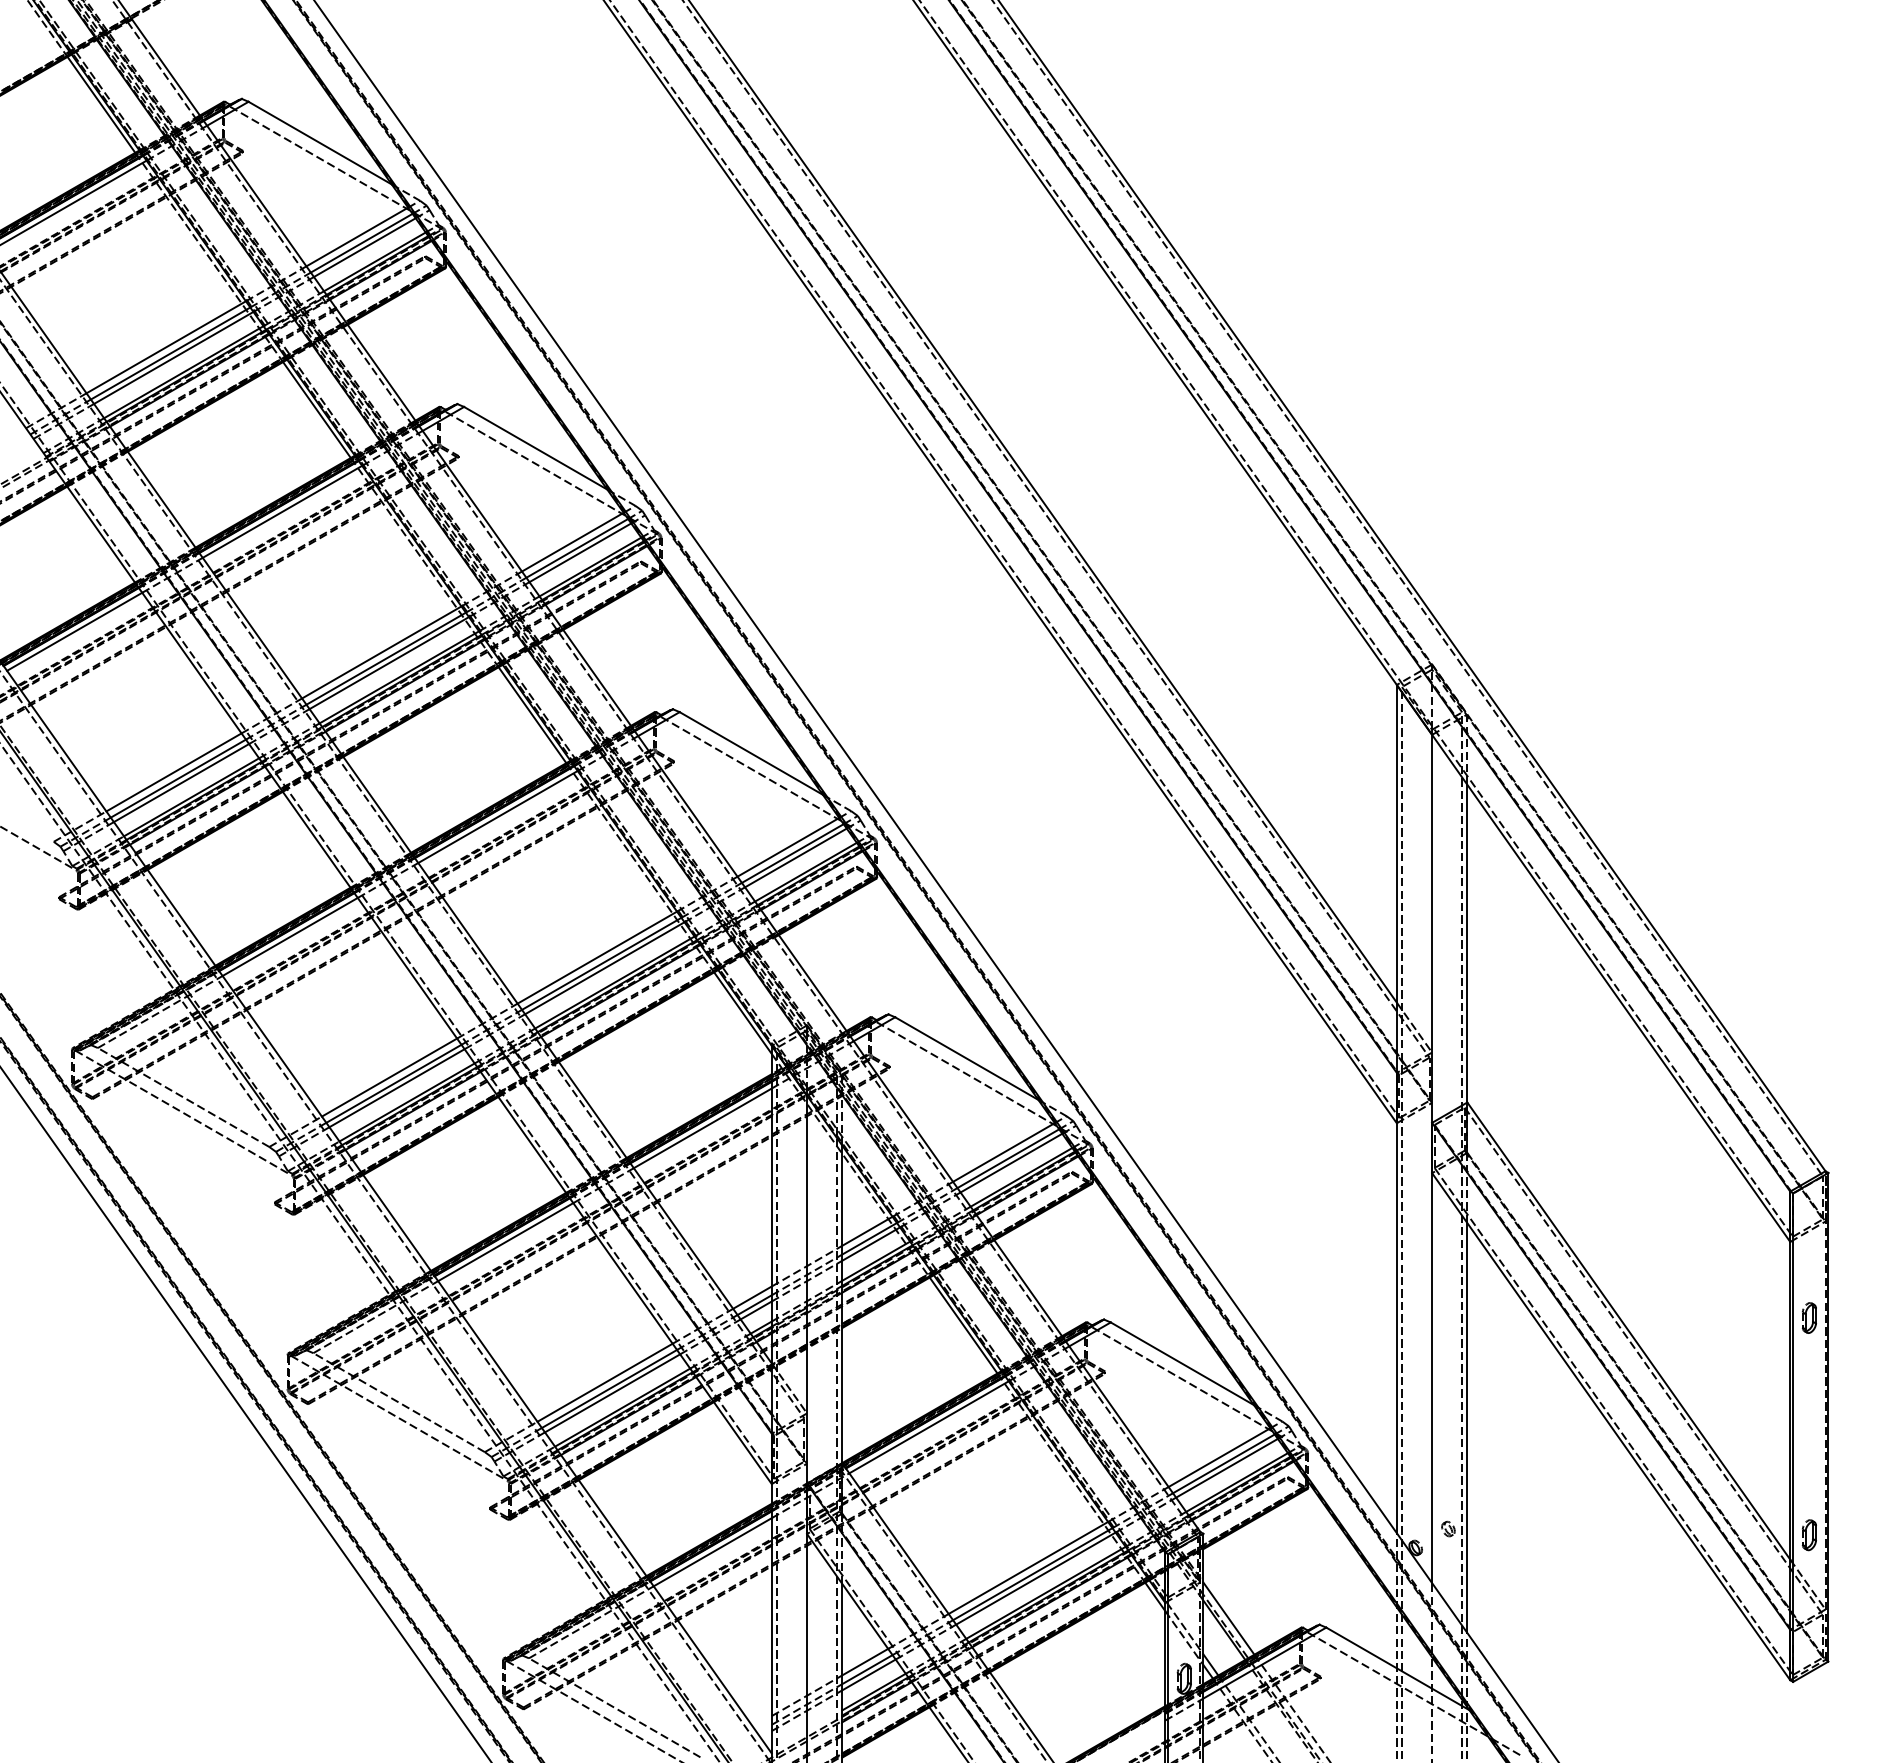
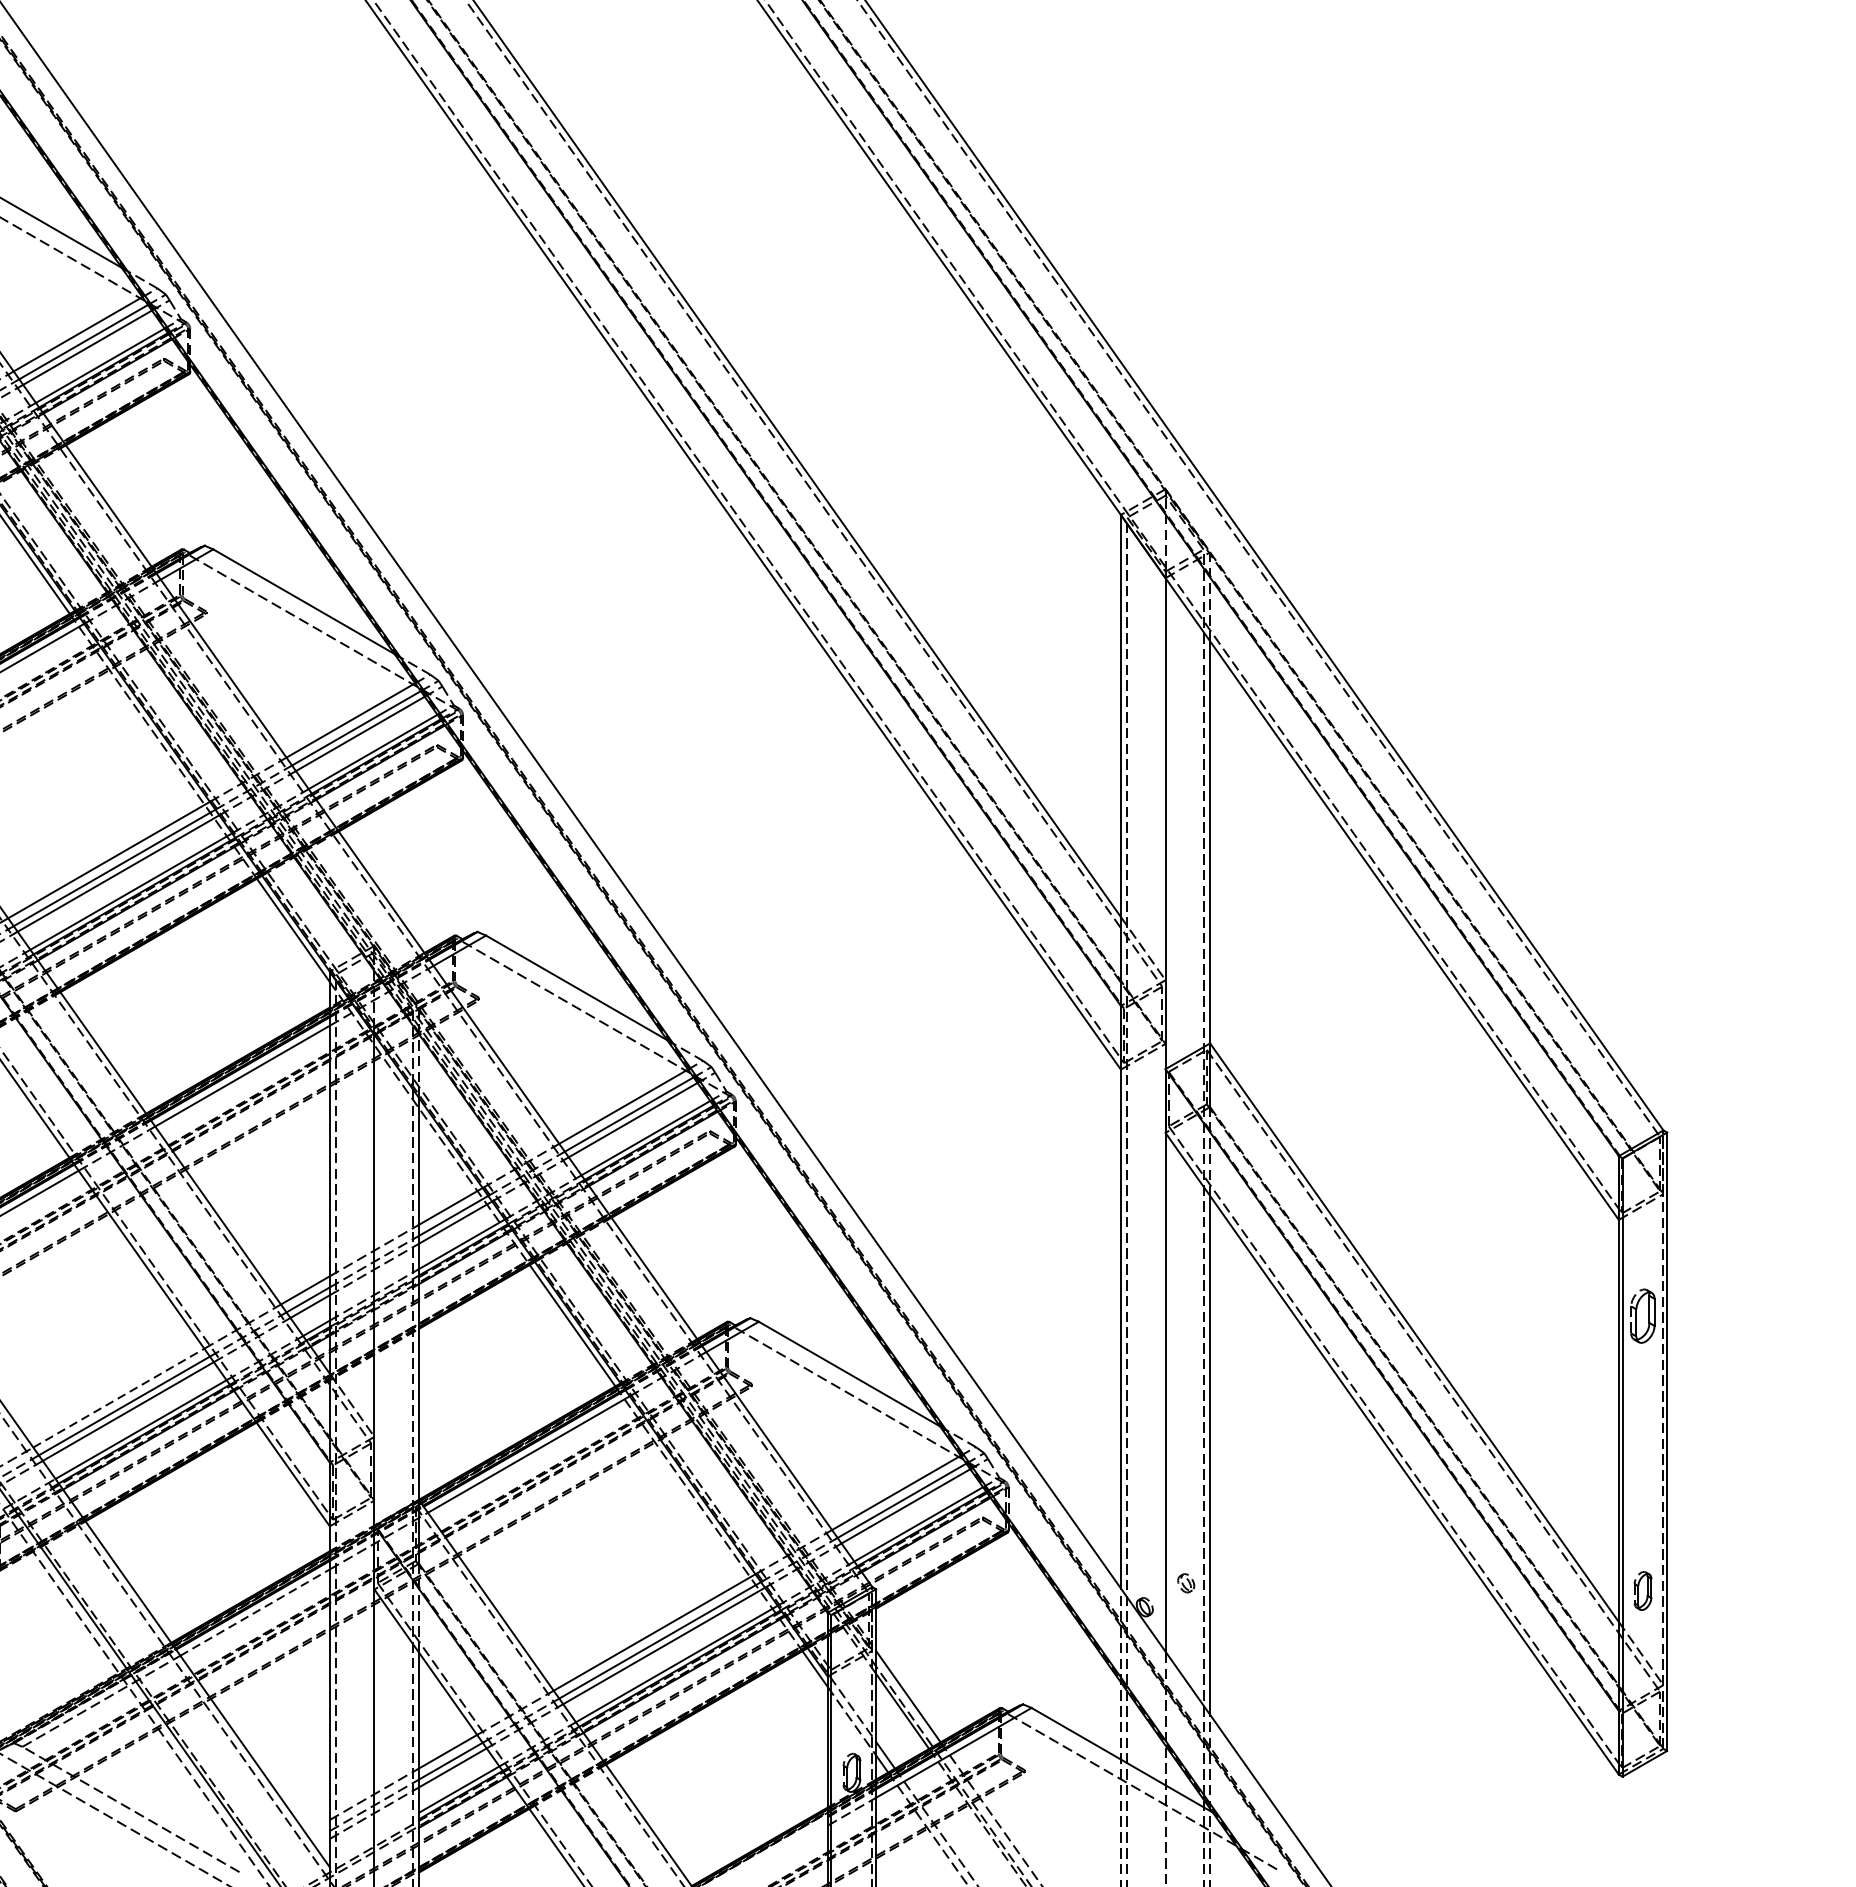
part: (1809, 1317) -> (1643, 1315), size x1.4
line: (605, 1382) -> (119, 1397), solid -> dashed
line: (713, 1551) -> (256, 1611), solid -> dashed

